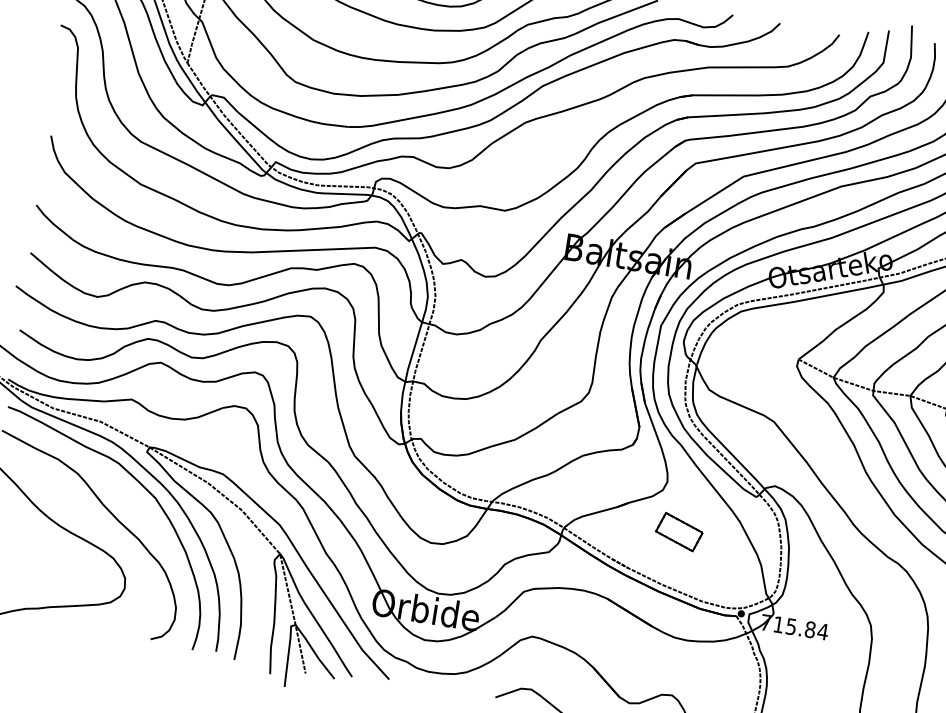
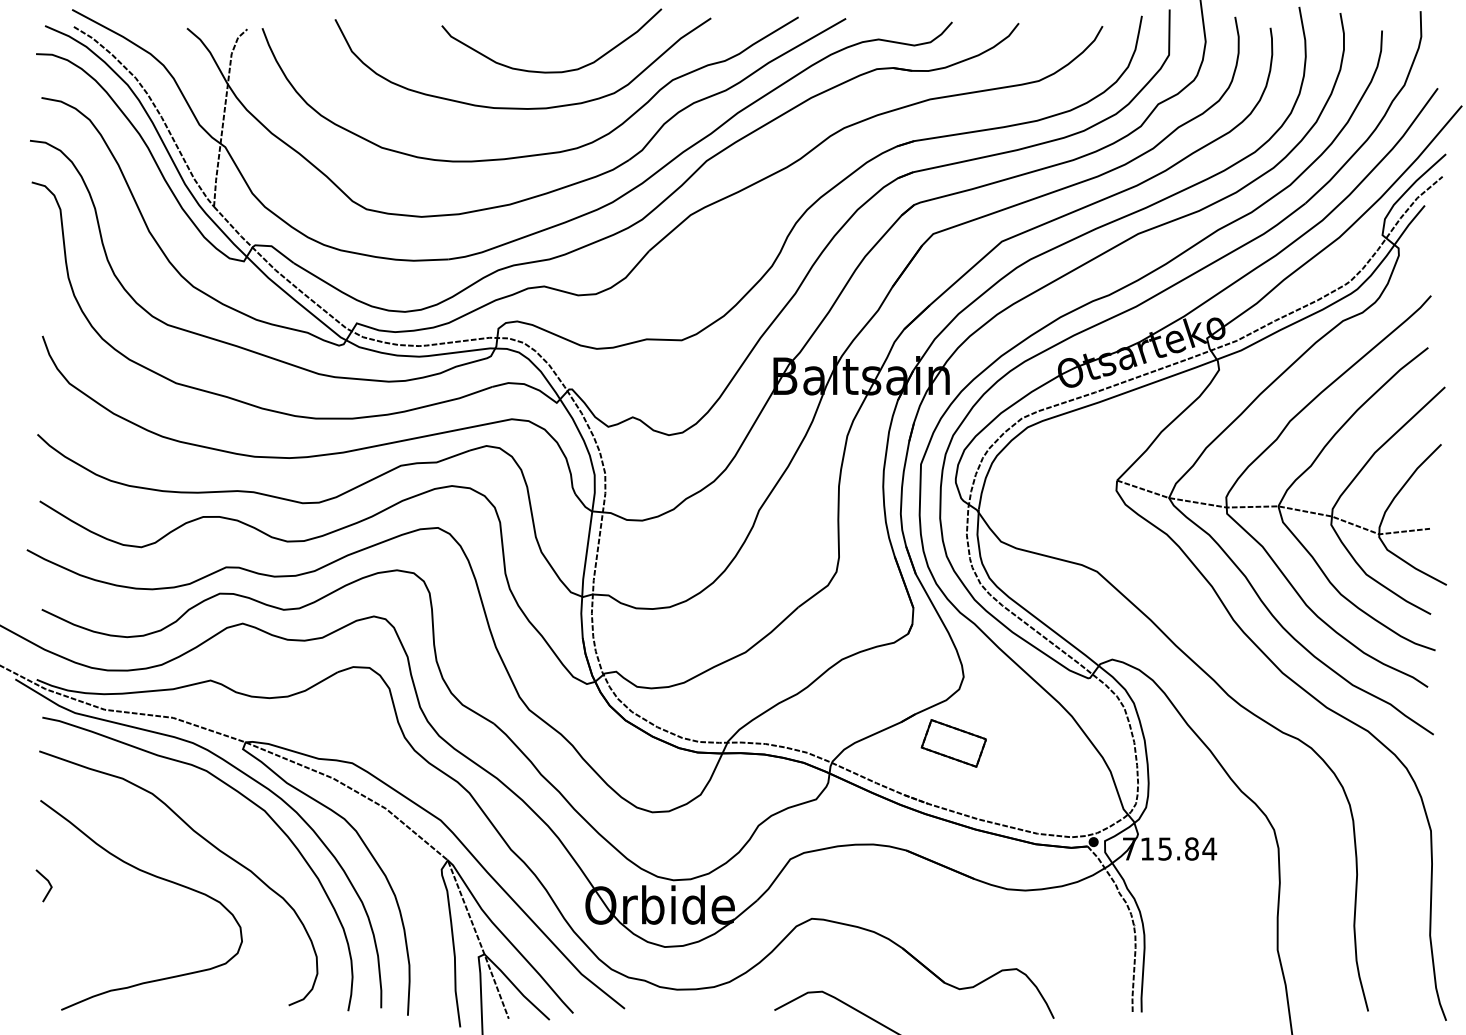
part: (679, 532) -> (953, 743), moved

